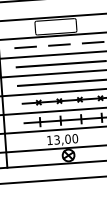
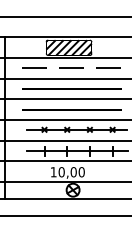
hatch: (55, 26) -> (68, 47), added
text: (56, 140) -> (61, 172), 13,00 -> 10,00

